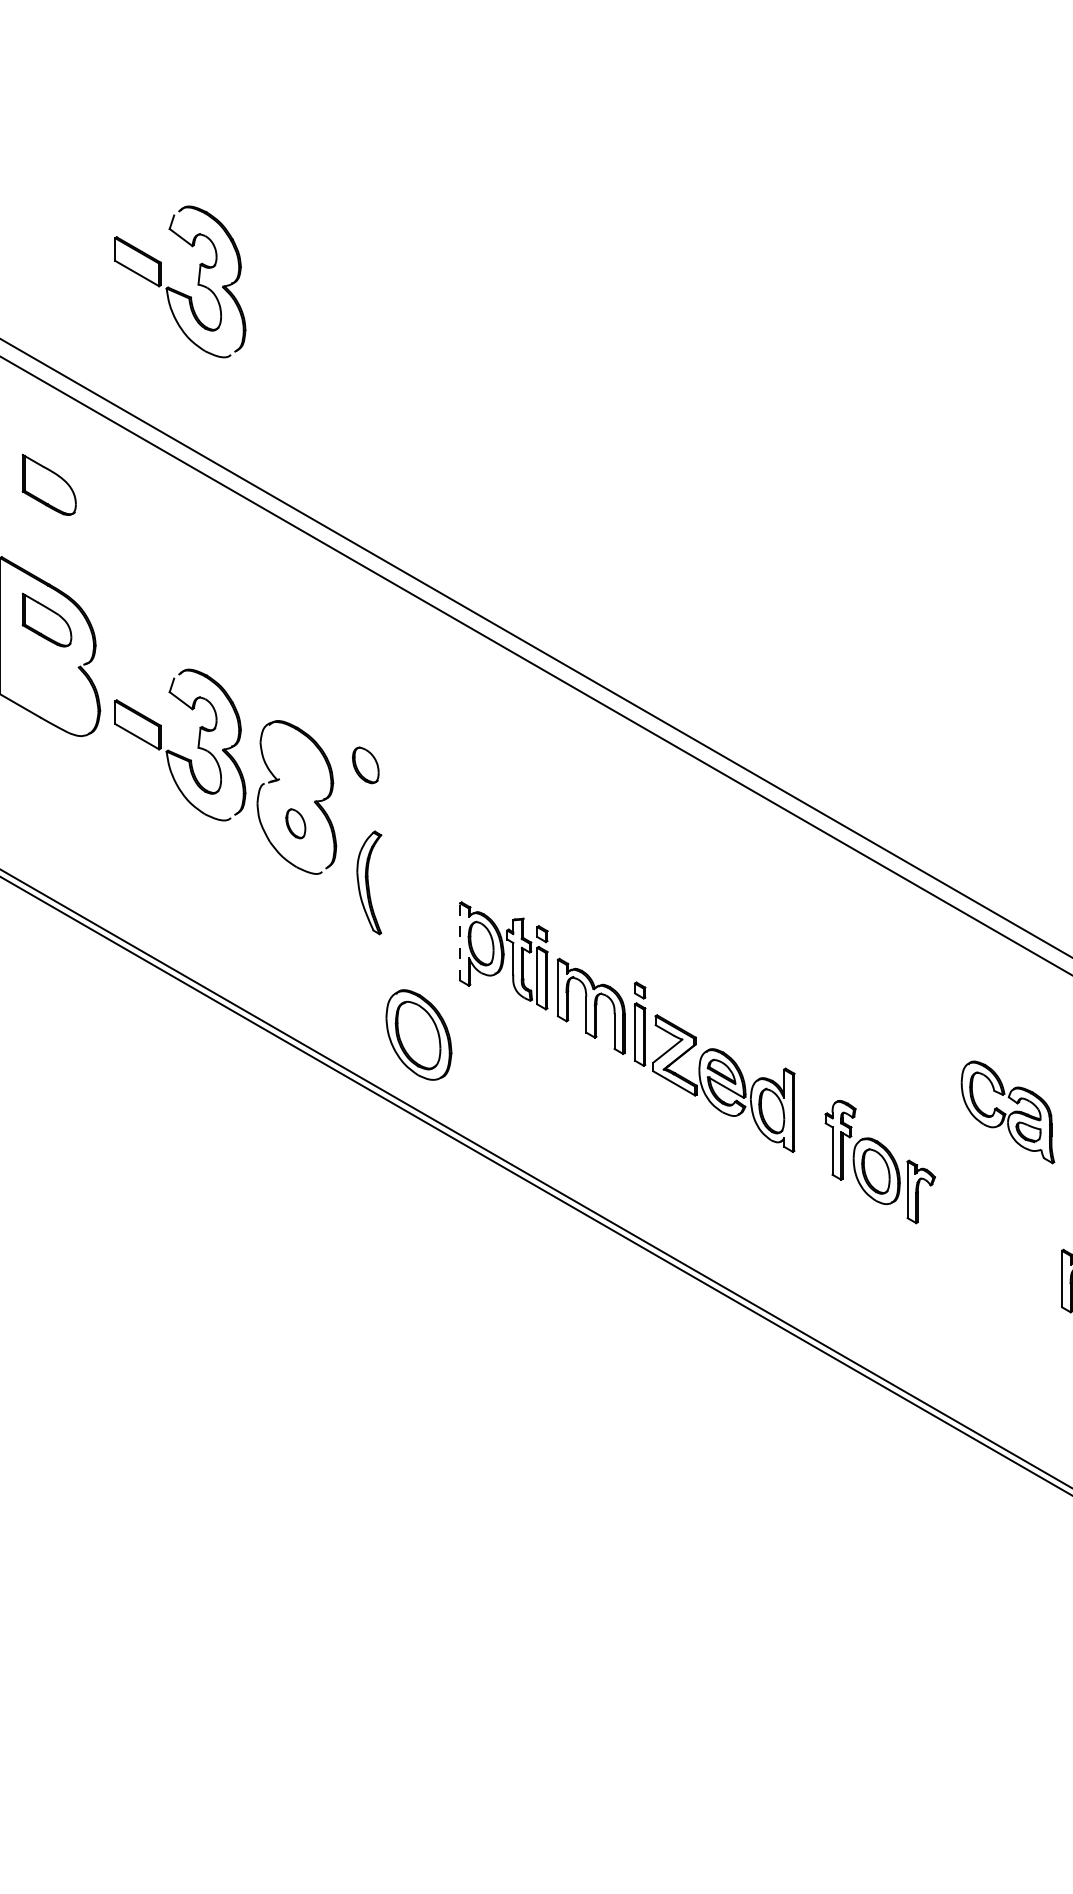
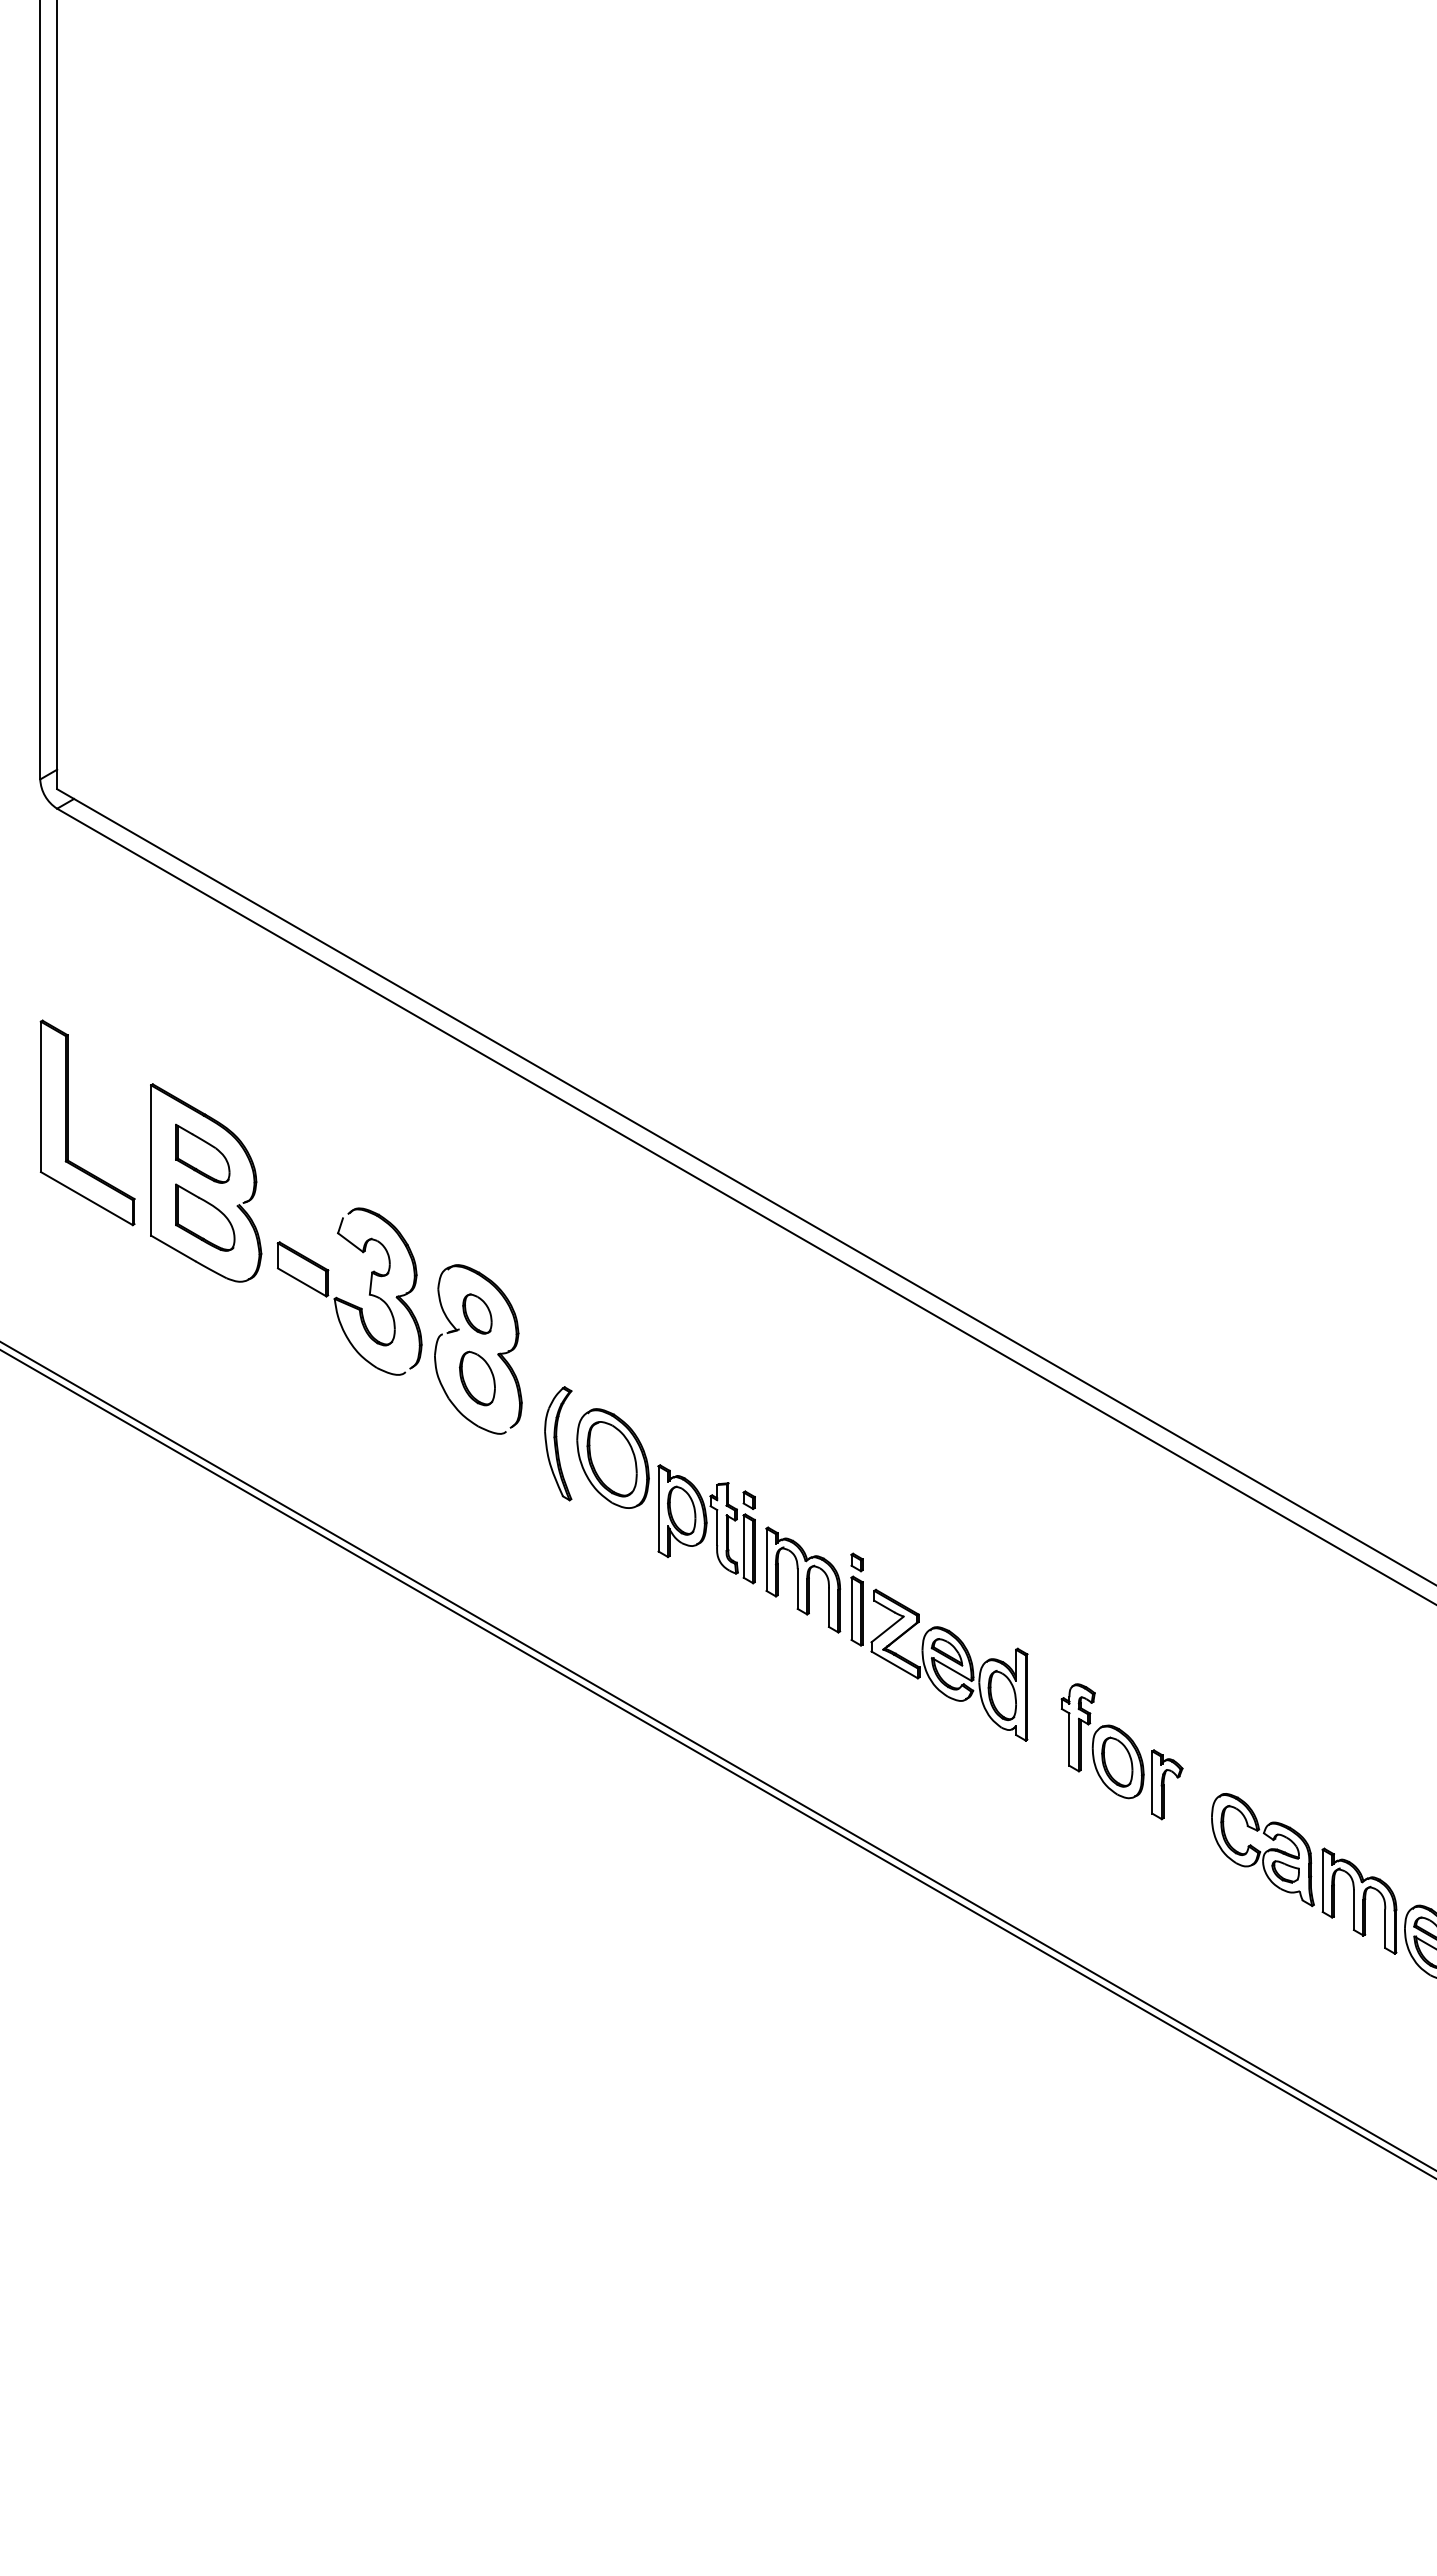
part: (176, 289) -> (345, 789), removed
part: (49, 484) -> (205, 1217), moved
part: (365, 764) -> (477, 1313), moved
part: (295, 823) -> (476, 1378), size x1.67
line: (460, 941) -> (658, 1508), dashed -> solid
part: (418, 1034) -> (612, 1458), moved
part: (1007, 1112) -> (1262, 1850), moved

